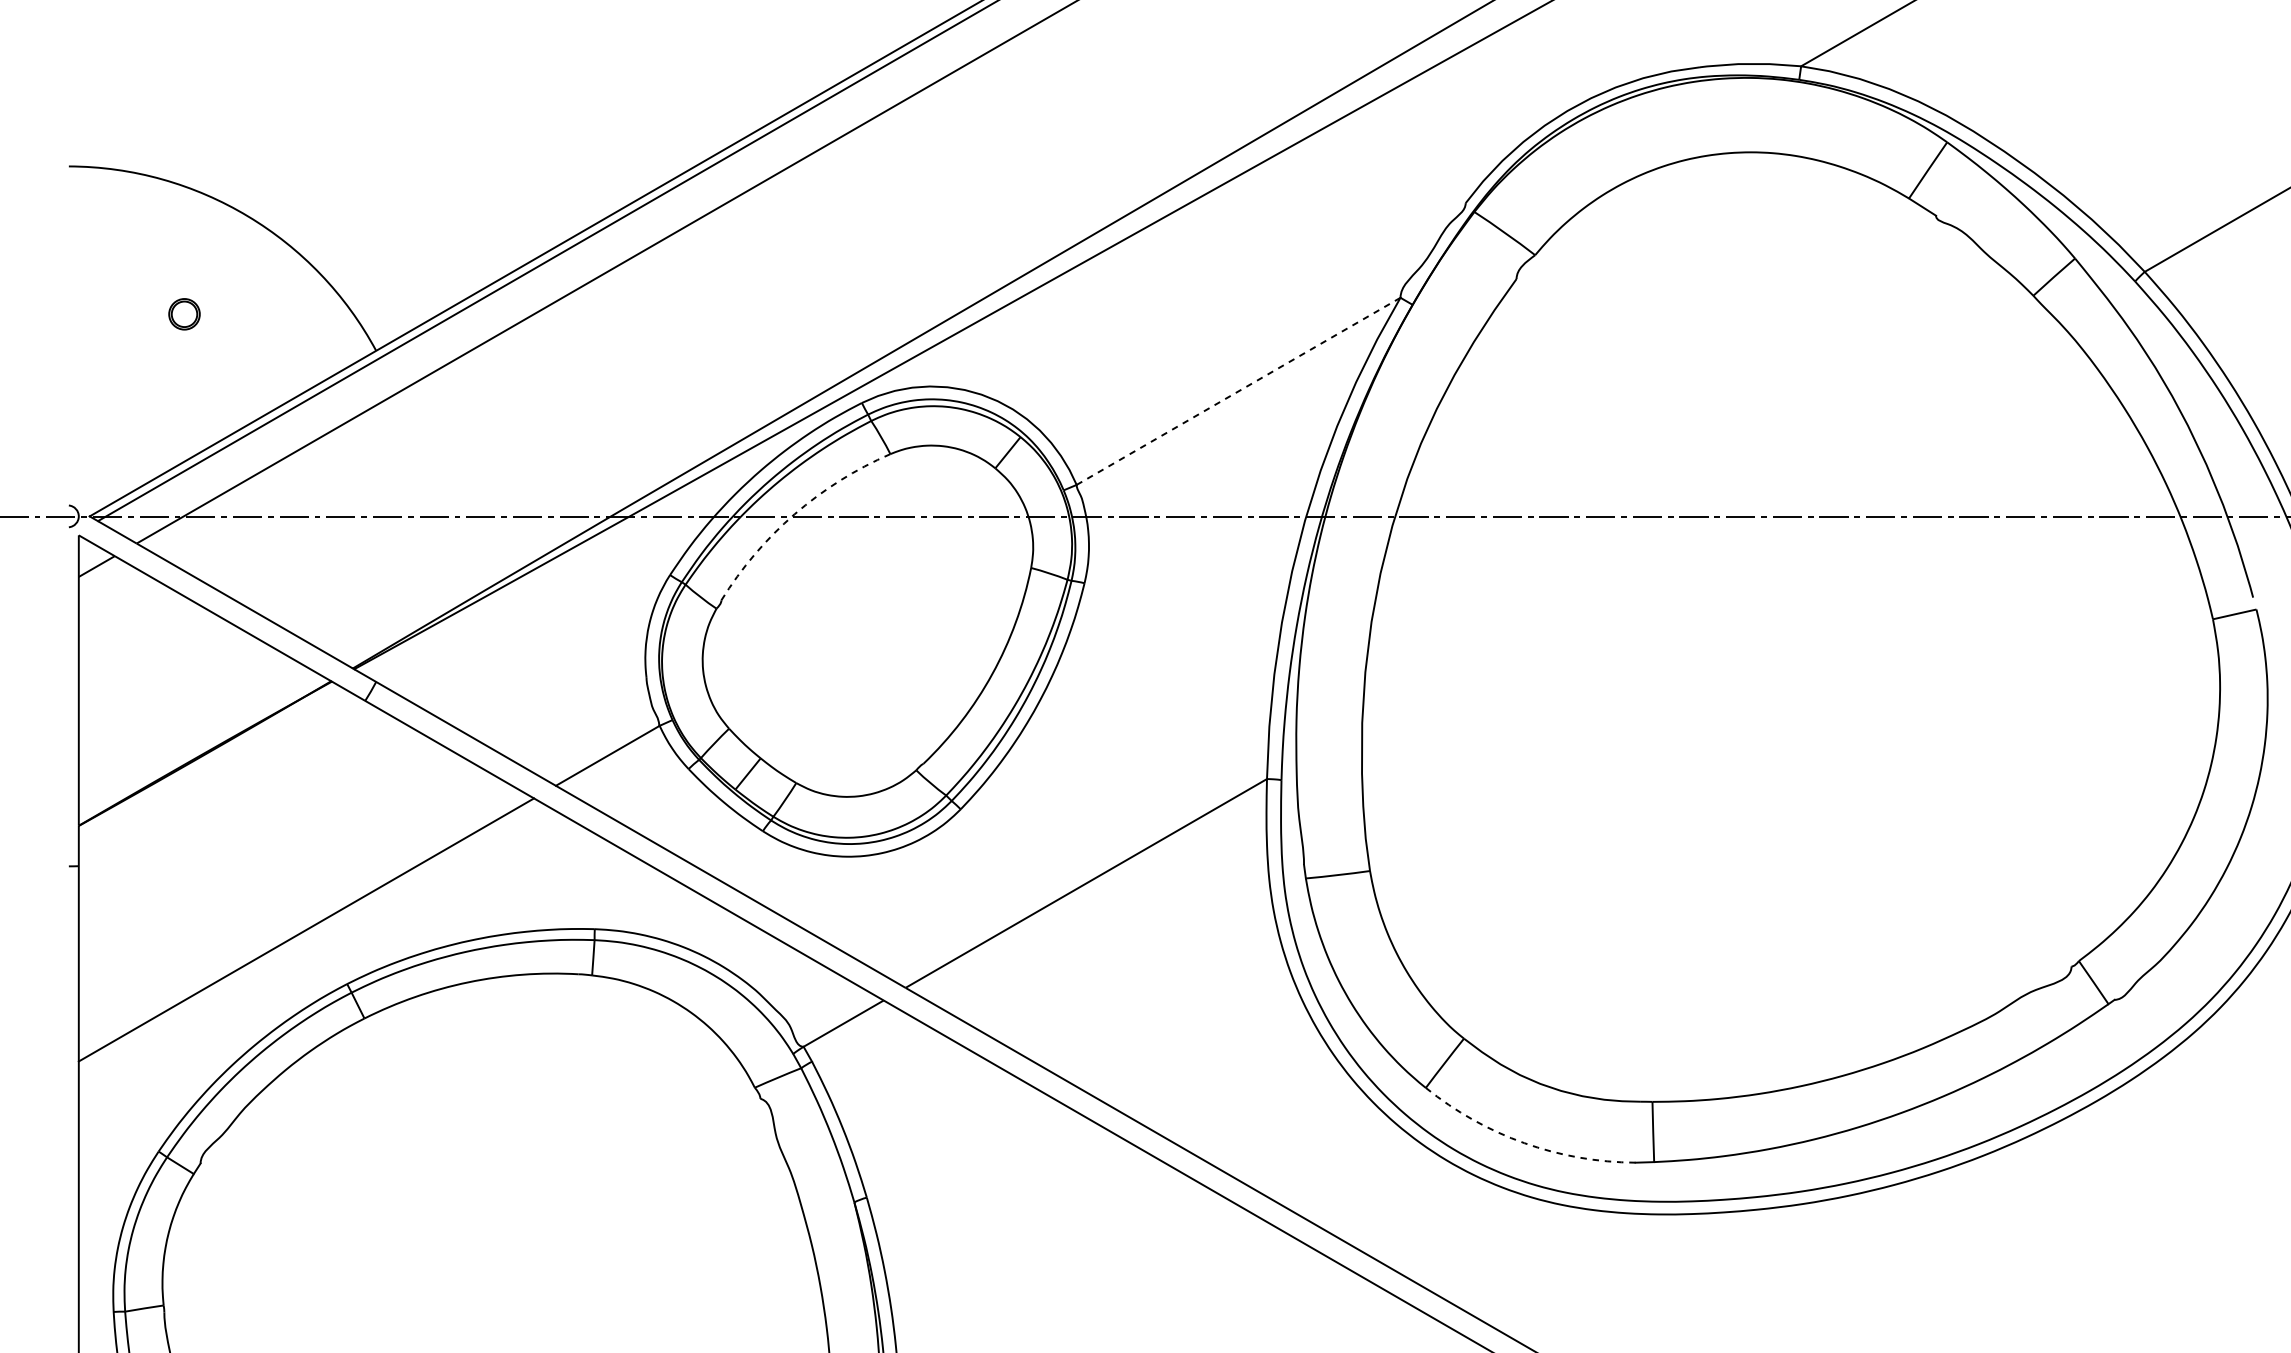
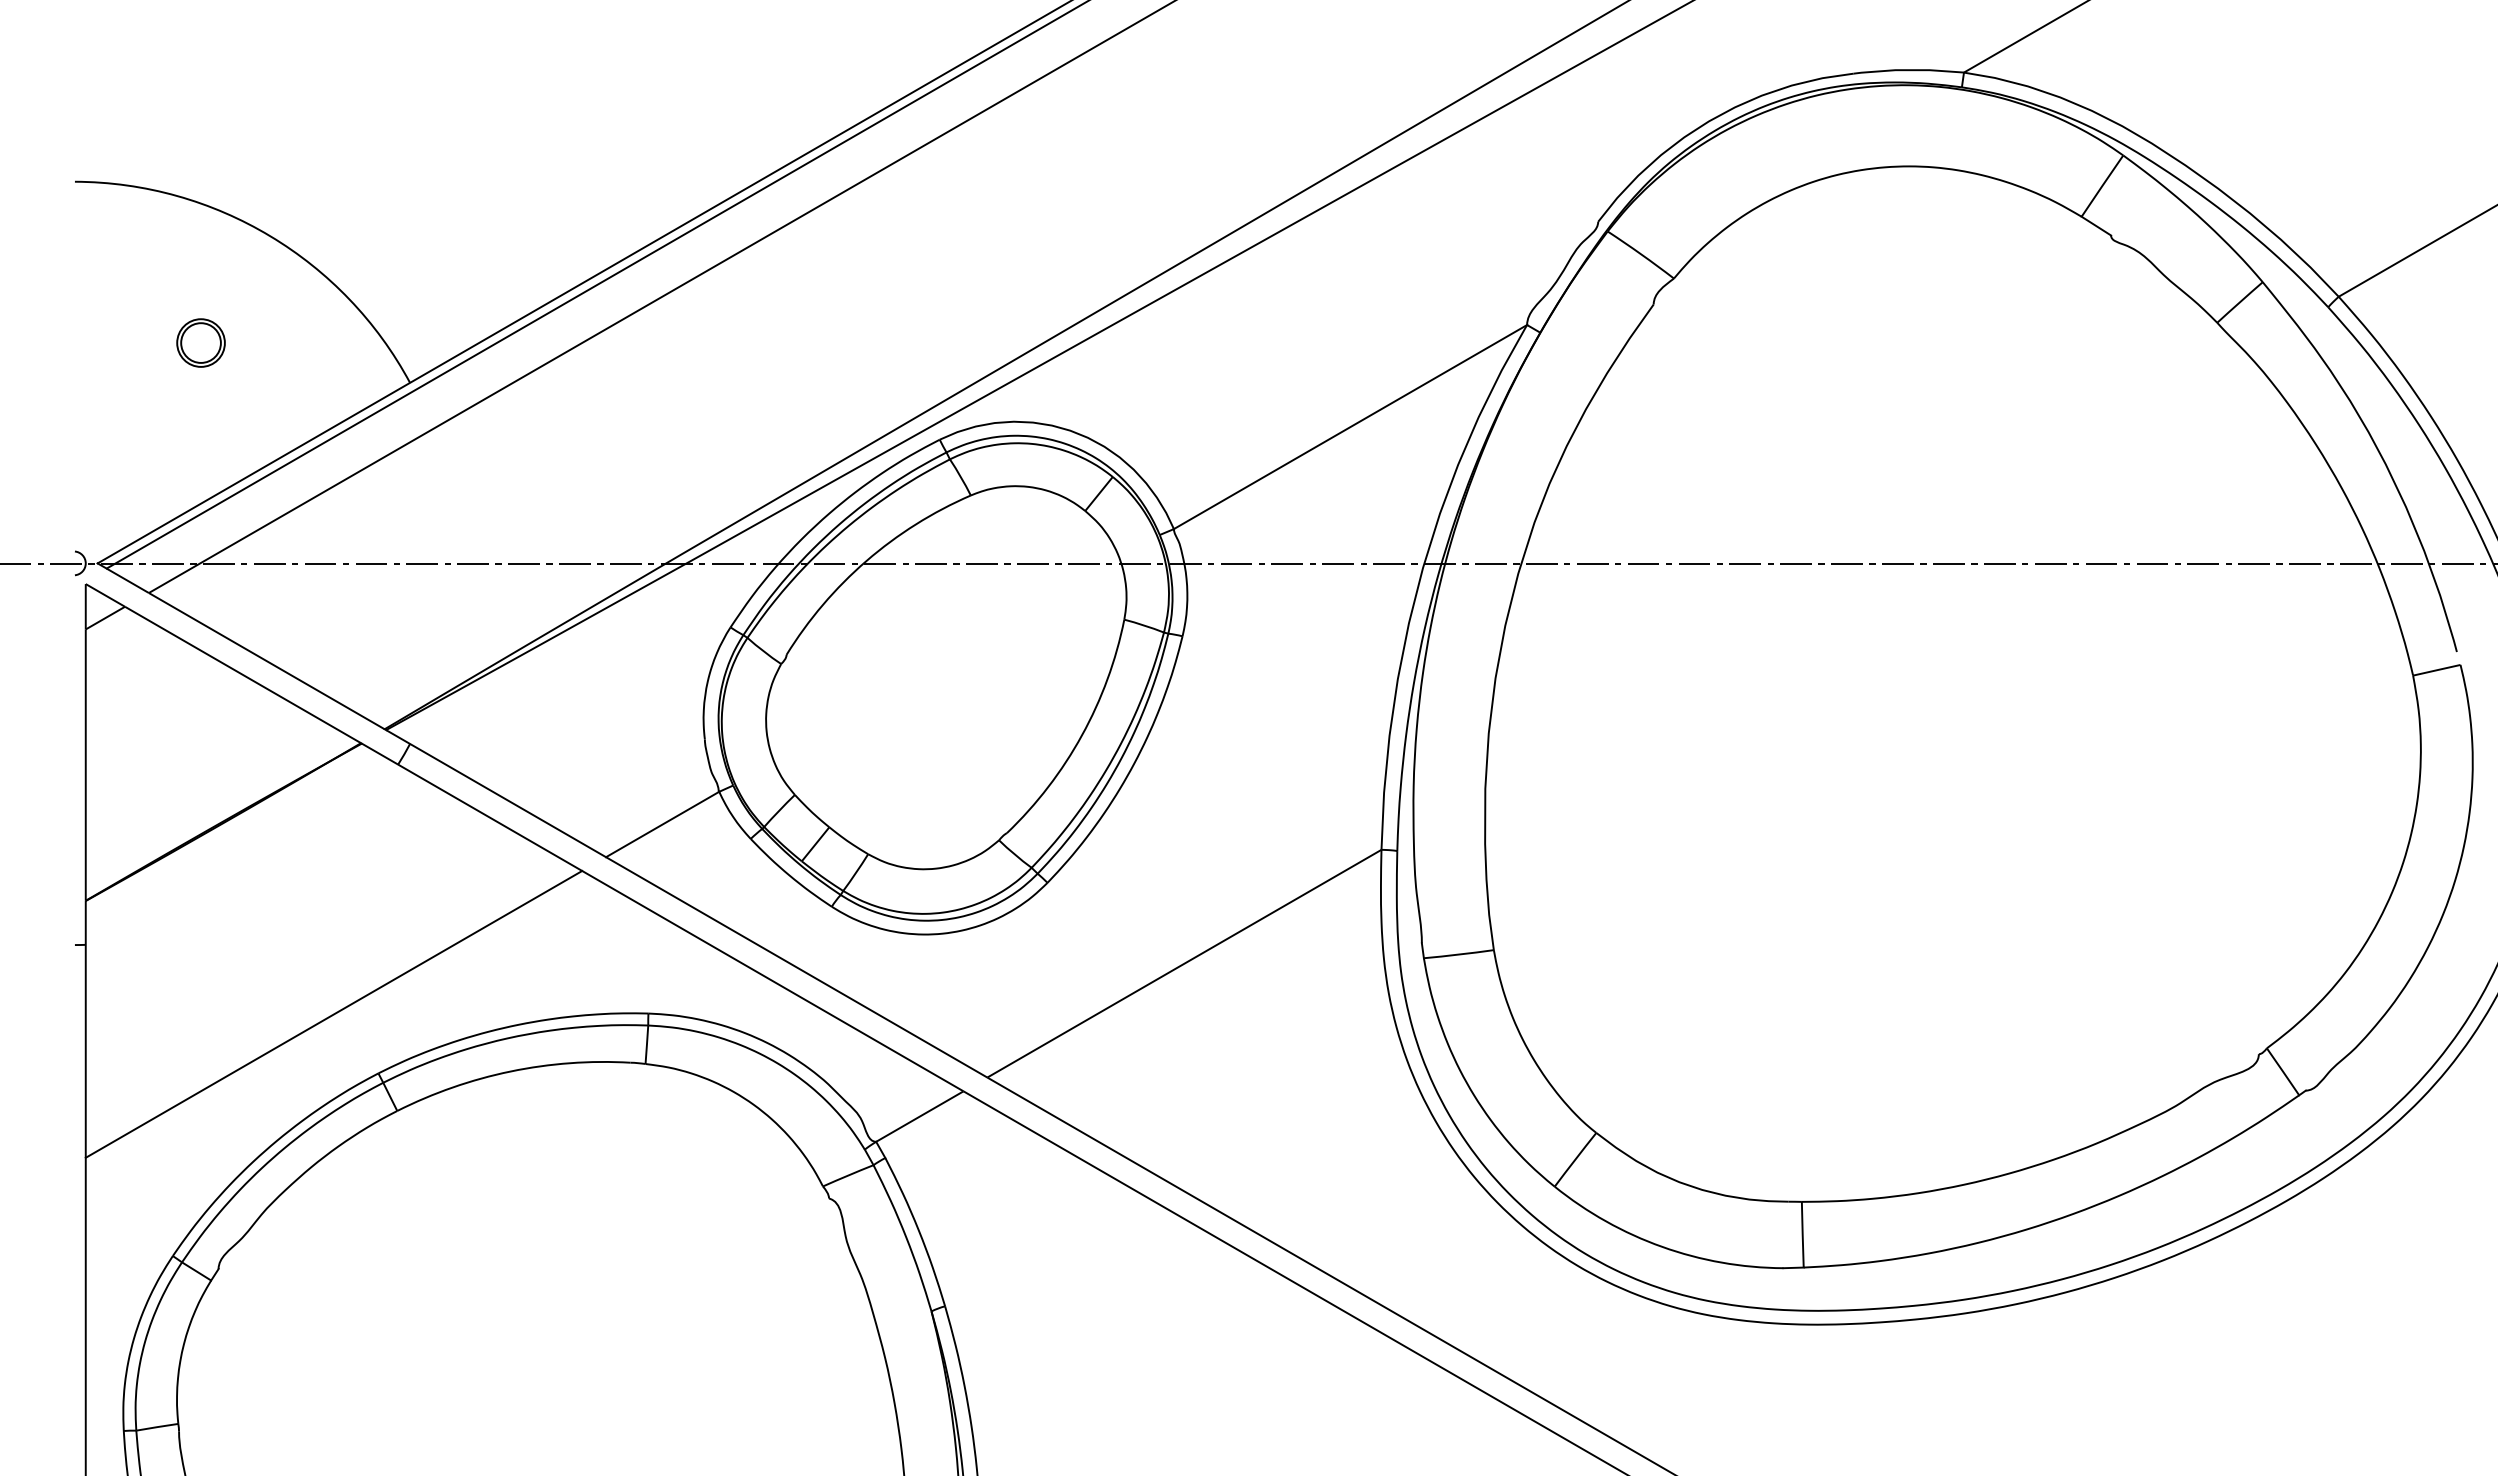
part: (184, 313) -> (200, 342), size x1.43
line: (1238, 391) -> (1350, 427), dashed -> solid
arc: (794, 514) -> (866, 561), dashed -> solid
arc: (1524, 1142) -> (1662, 1246), dashed -> solid

